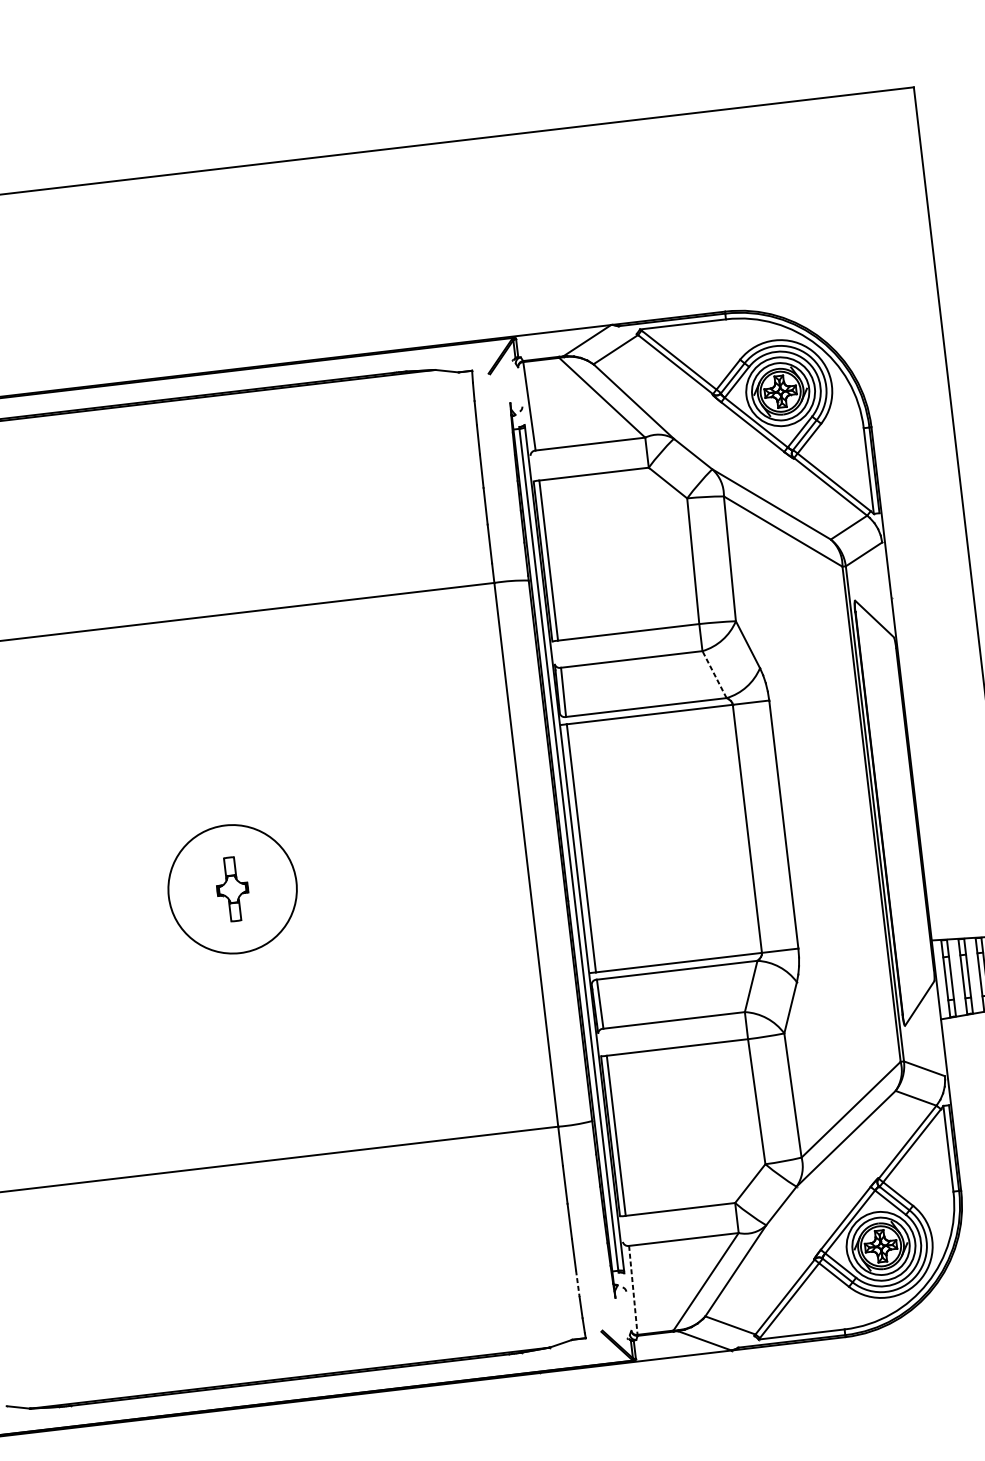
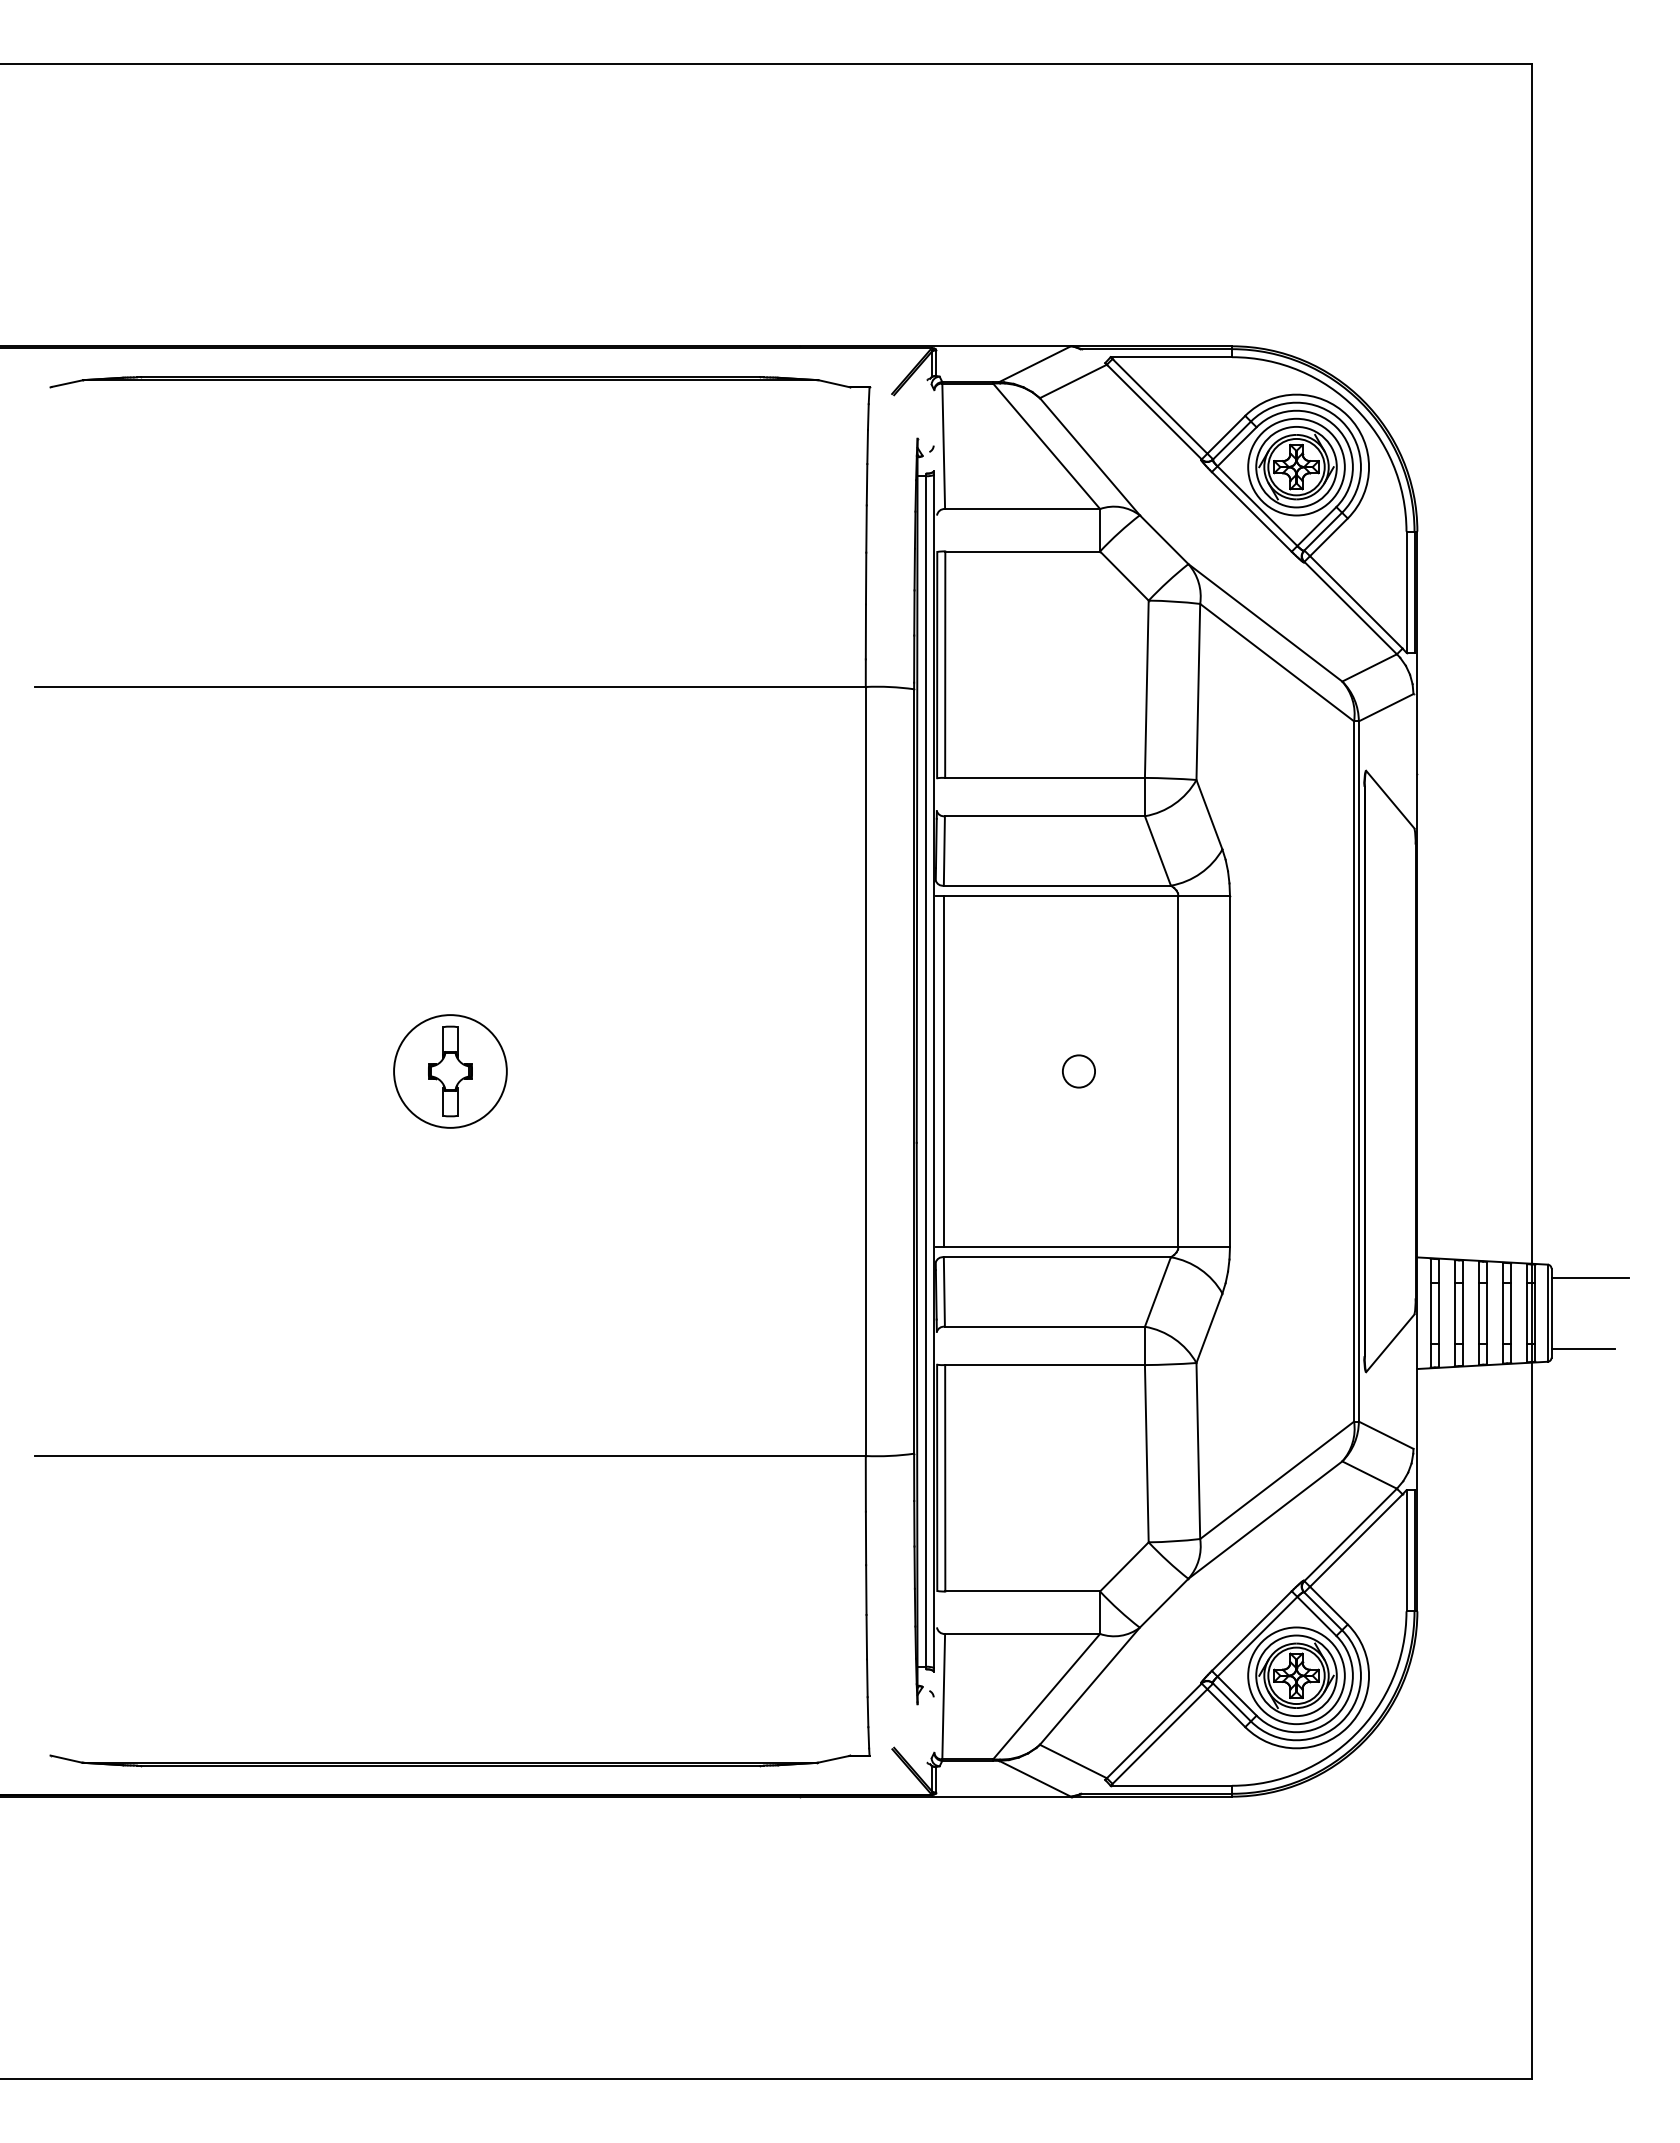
line: (714, 674) -> (1157, 850), dashed -> solid
circle: (676, 837) -> (1078, 1071), added
circle: (232, 889) -> (450, 1071), size x0.62
line: (577, 1283) -> (867, 1678), dashed -> solid
line: (633, 1290) -> (943, 1696), dashed -> solid

